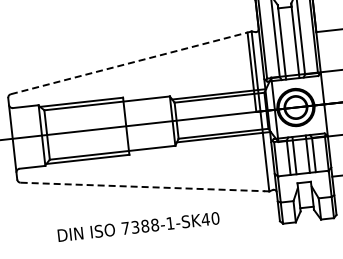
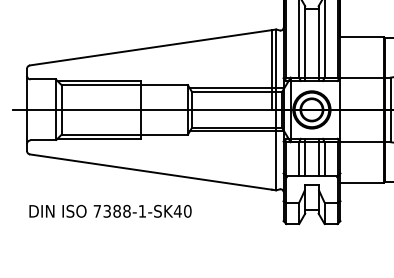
line: (129, 63) -> (151, 47), dashed -> solid
line: (143, 187) -> (151, 172), dashed -> solid
text: (138, 226) -> (110, 210), moved

